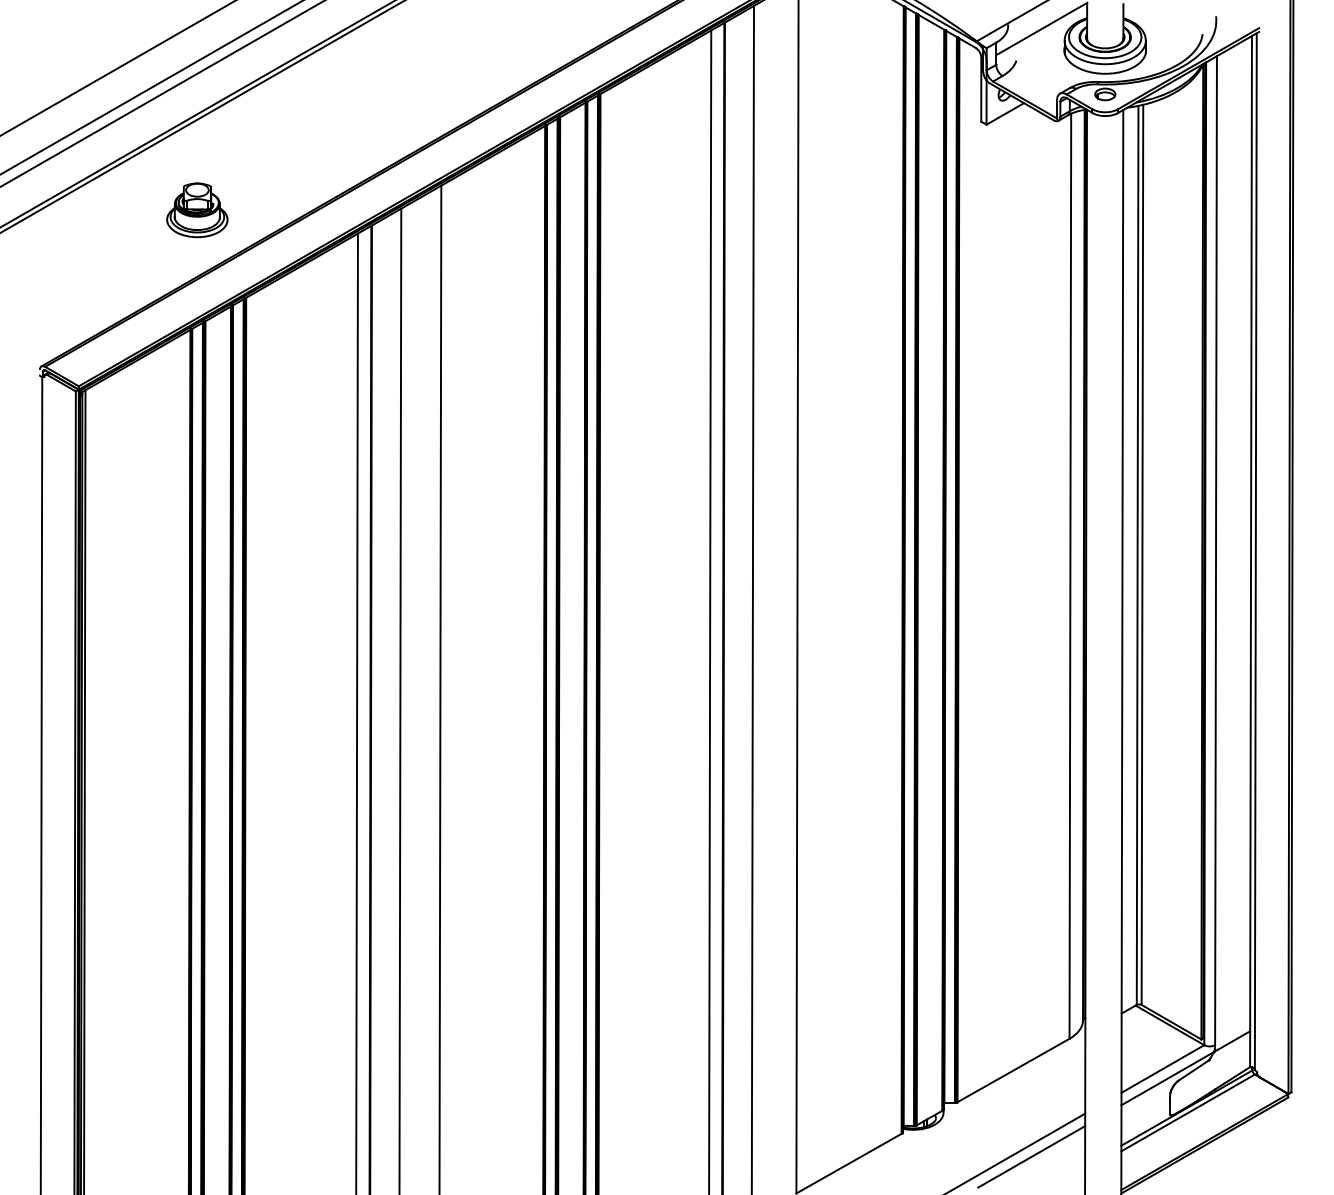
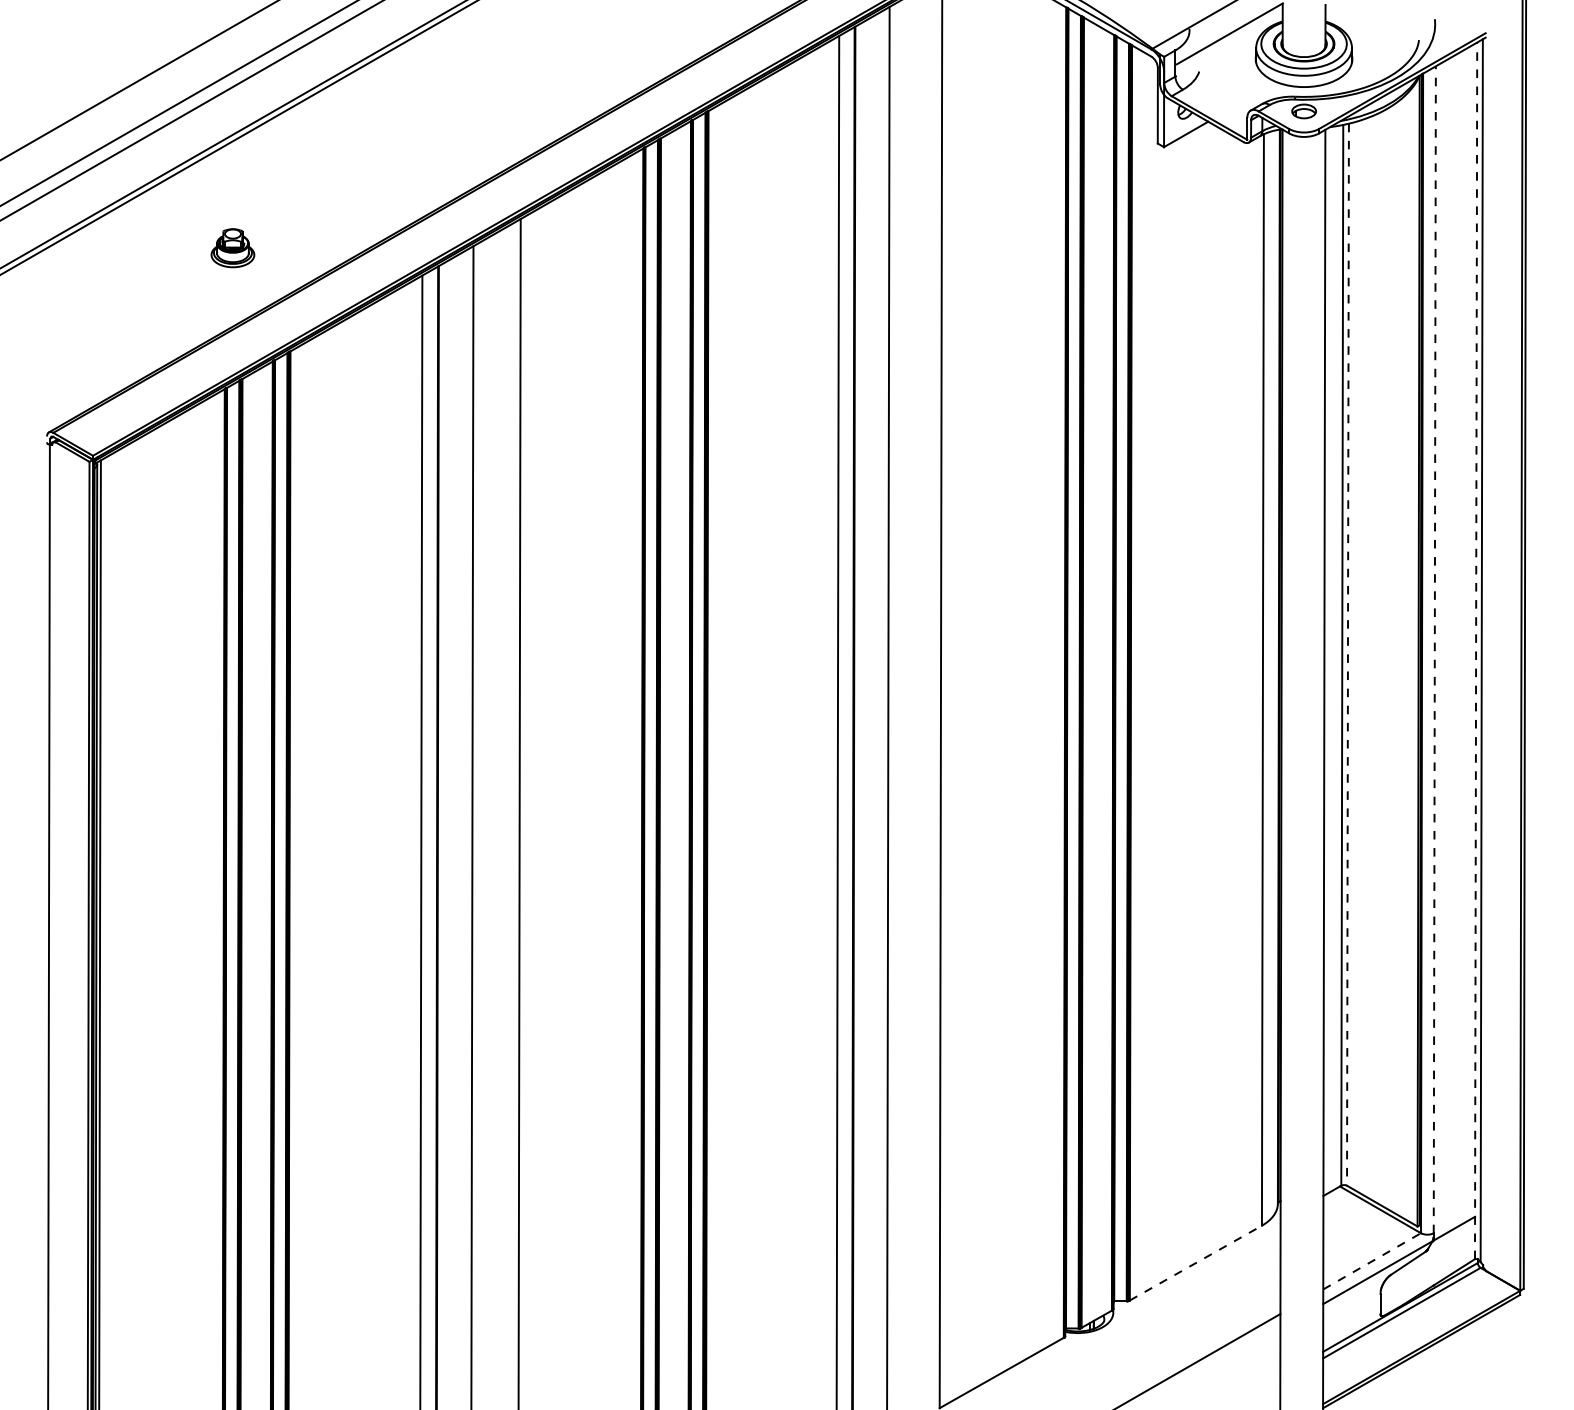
part: (197, 210) -> (233, 248), size x0.6
line: (1216, 550) -> (1435, 649), solid -> dashed
line: (1251, 551) -> (1476, 650), solid -> dashed
line: (1142, 555) -> (1348, 655), solid -> dashed
line: (1162, 1069) -> (1371, 1261), solid -> dashed
line: (1013, 1070) -> (1195, 1263), solid -> dashed
line: (1031, 1156) -> (1217, 1364), removed

